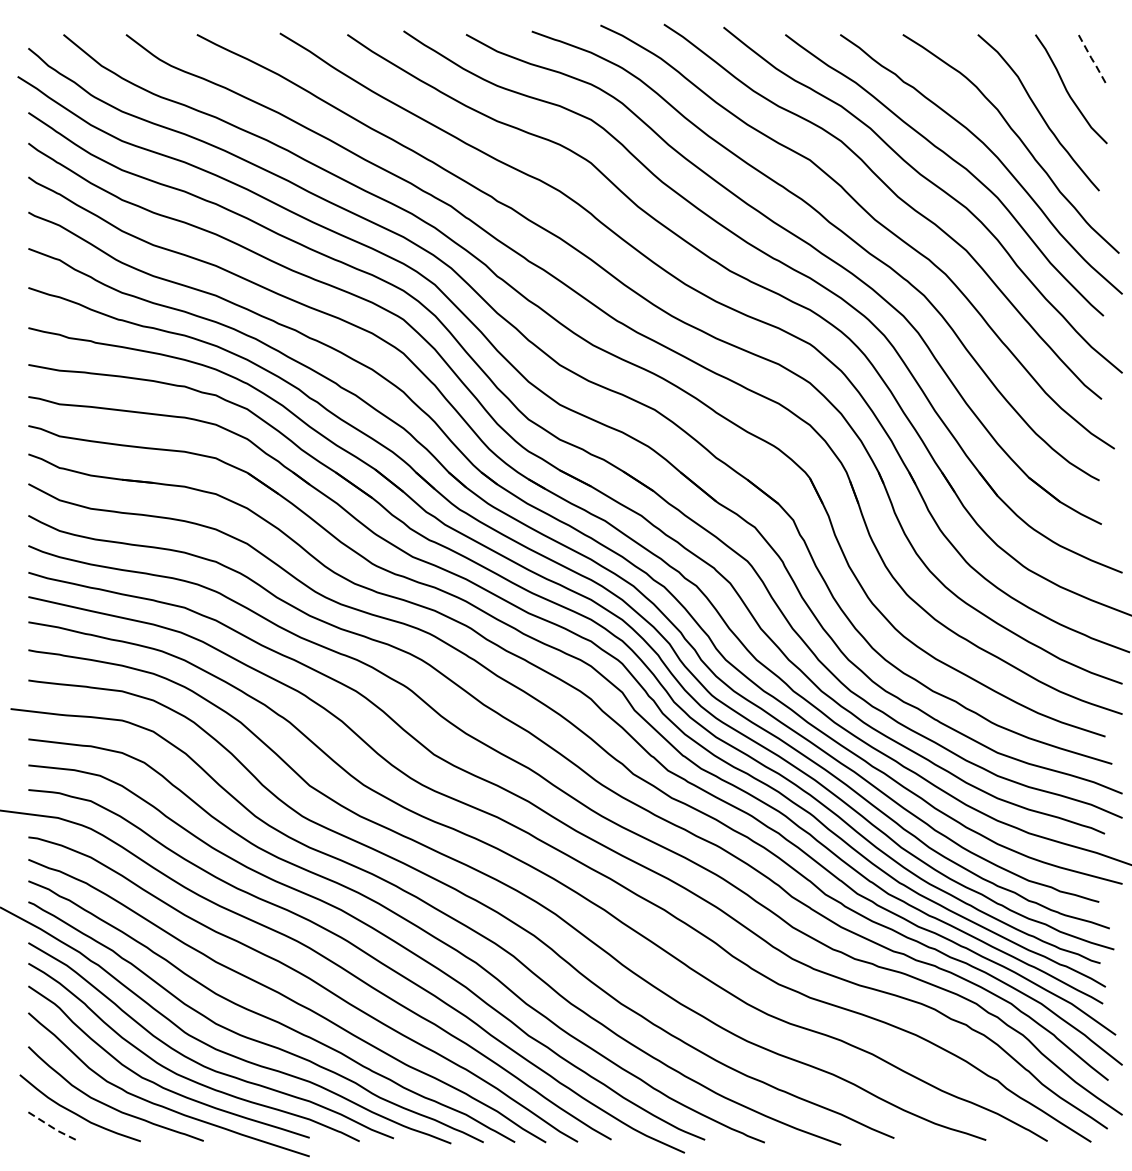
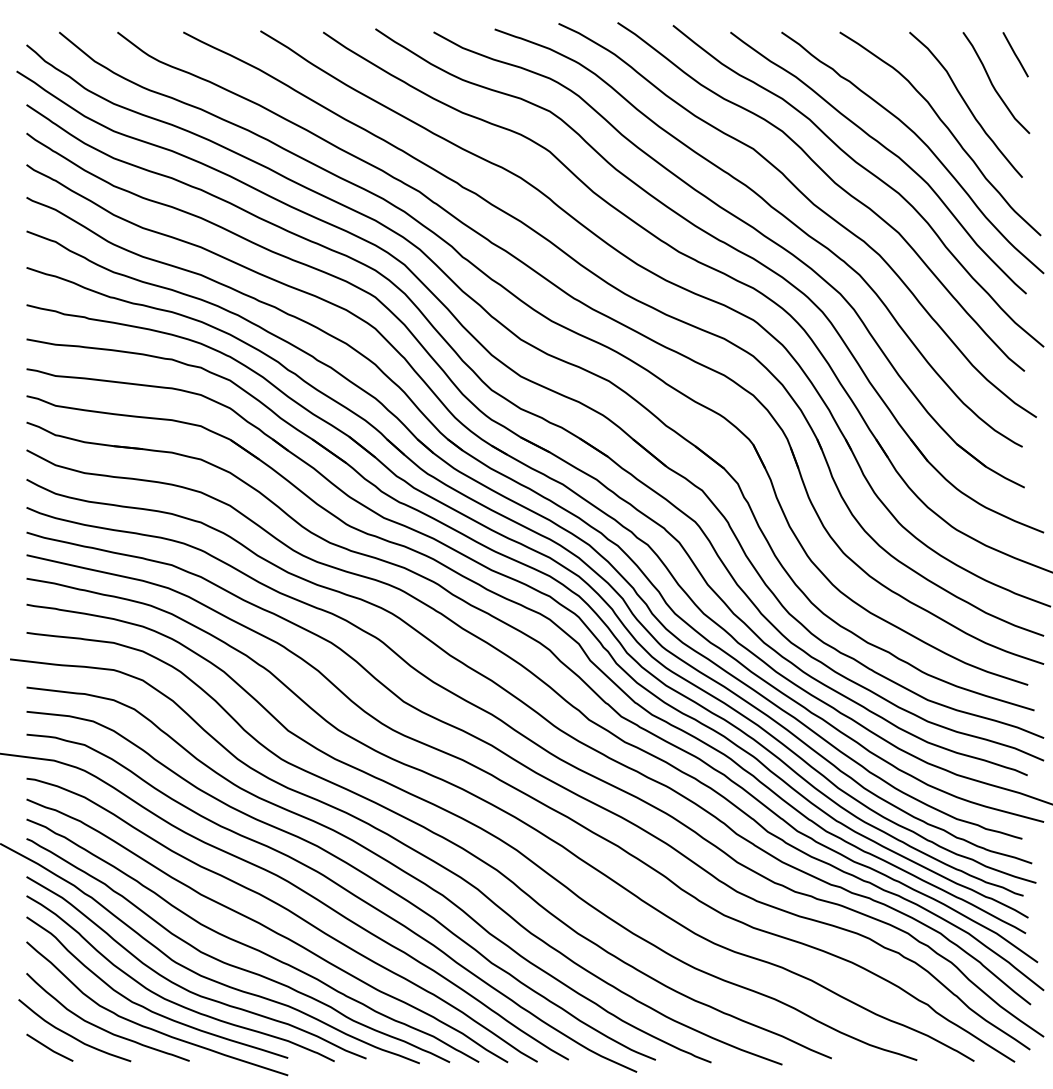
line: (1091, 58) -> (1015, 54), dashed -> solid
line: (53, 1127) -> (49, 1048), dashed -> solid

